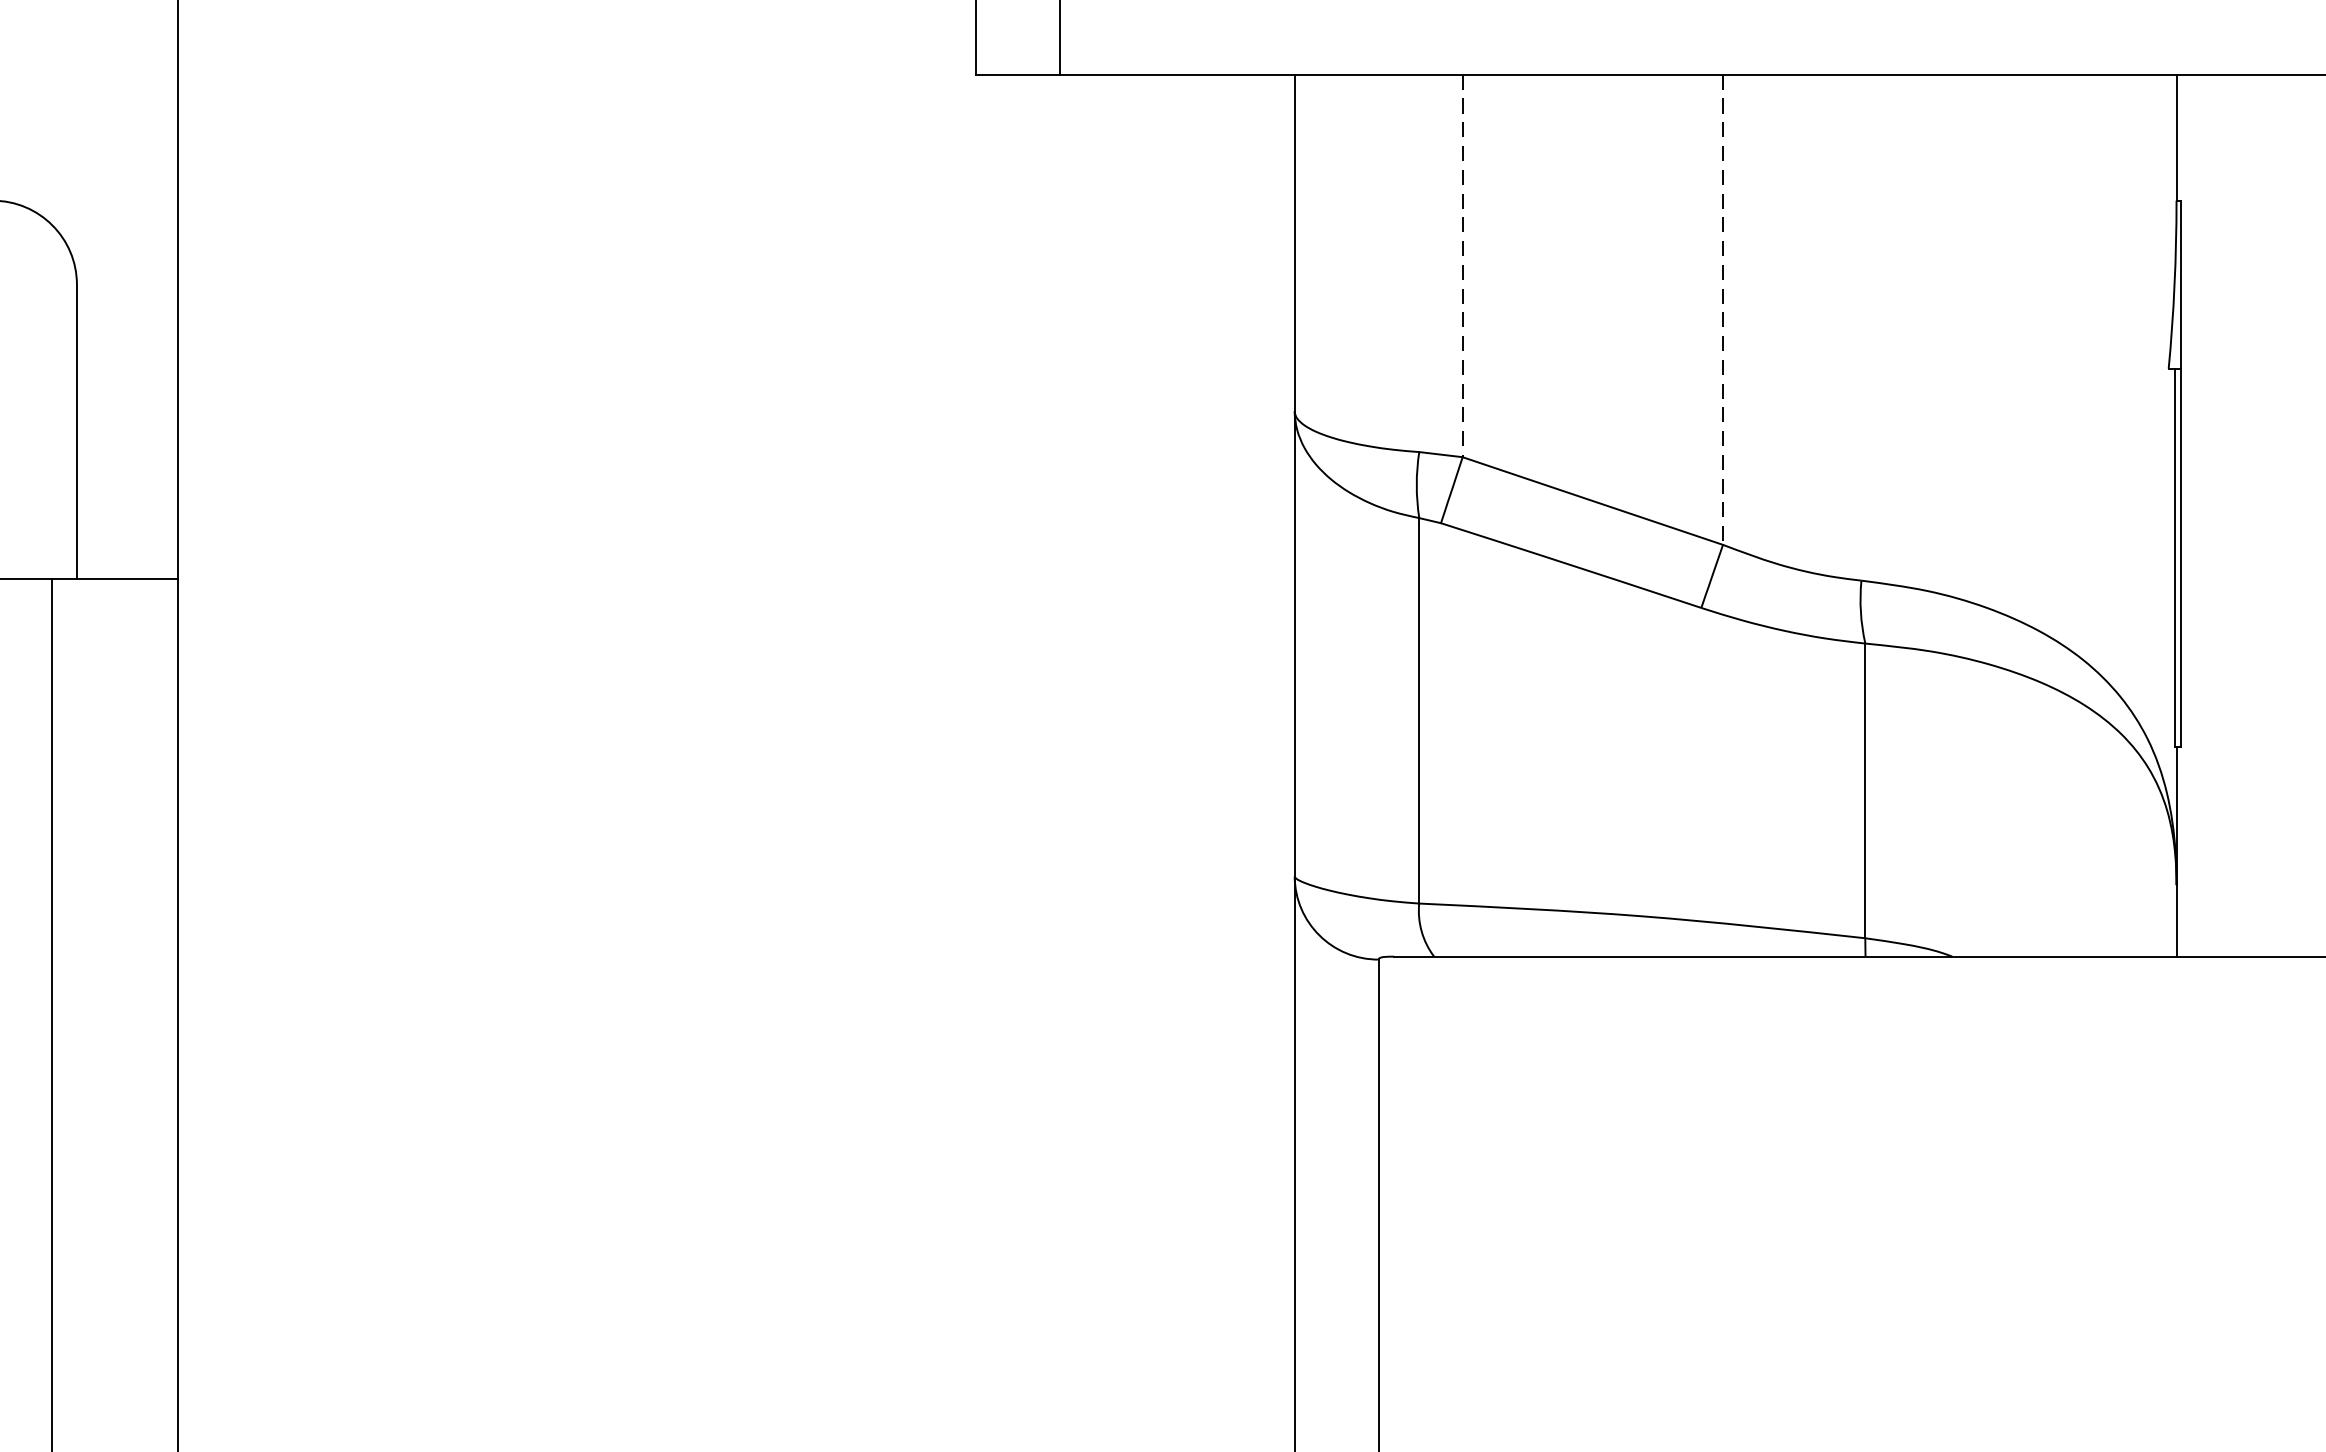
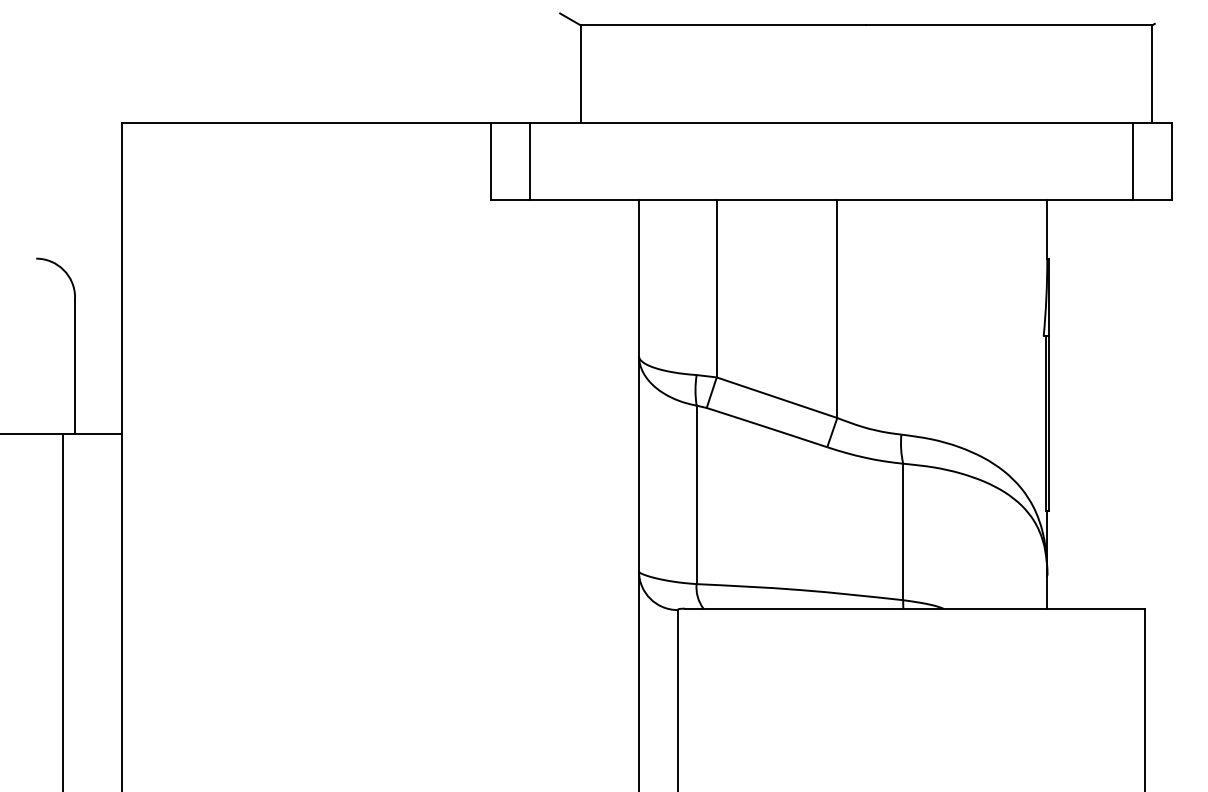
line: (1462, 265) -> (716, 288), dashed -> solid
line: (1723, 310) -> (837, 309), dashed -> solid

